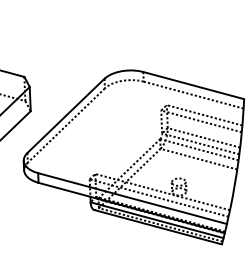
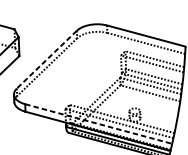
line: (65, 116) -> (46, 60), solid -> dashed
line: (132, 198) -> (98, 123), solid -> dashed

